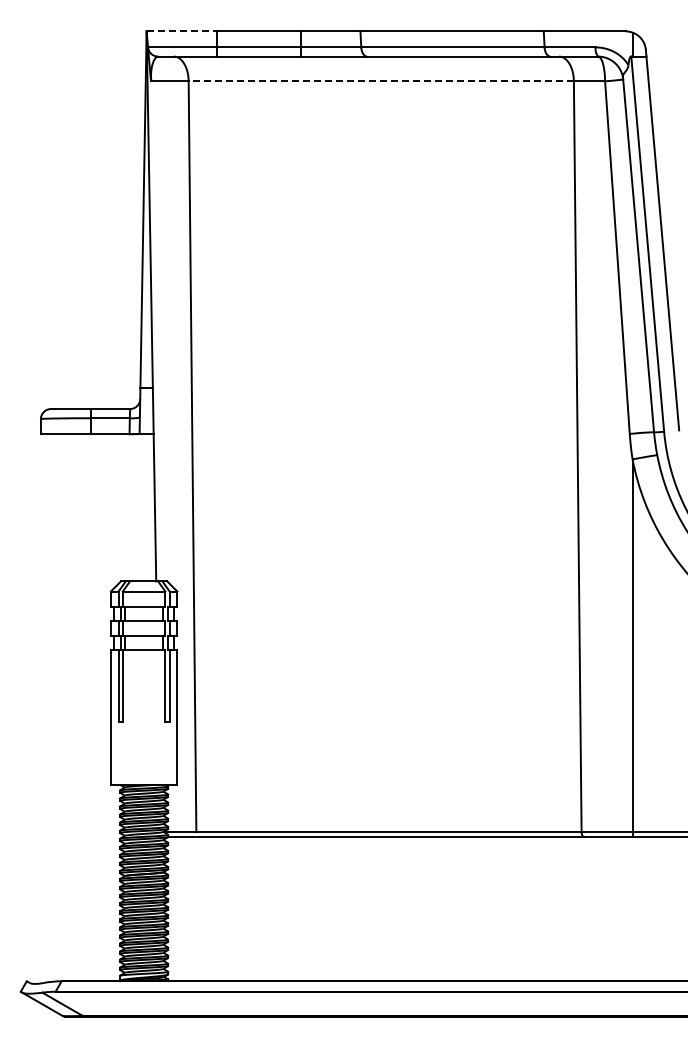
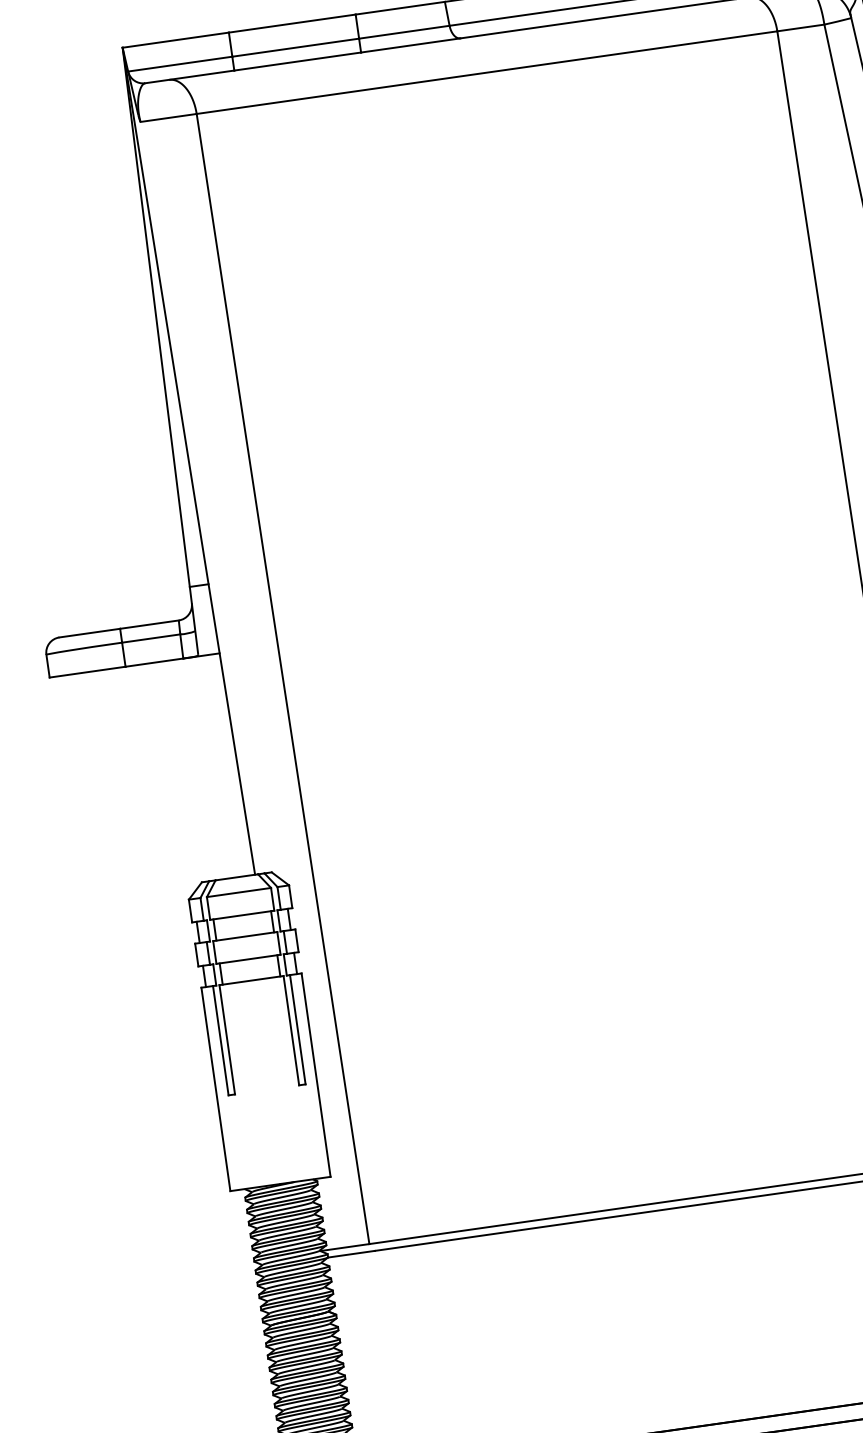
line: (182, 31) -> (176, 40), dashed -> solid
line: (381, 81) -> (487, 72), dashed -> solid

